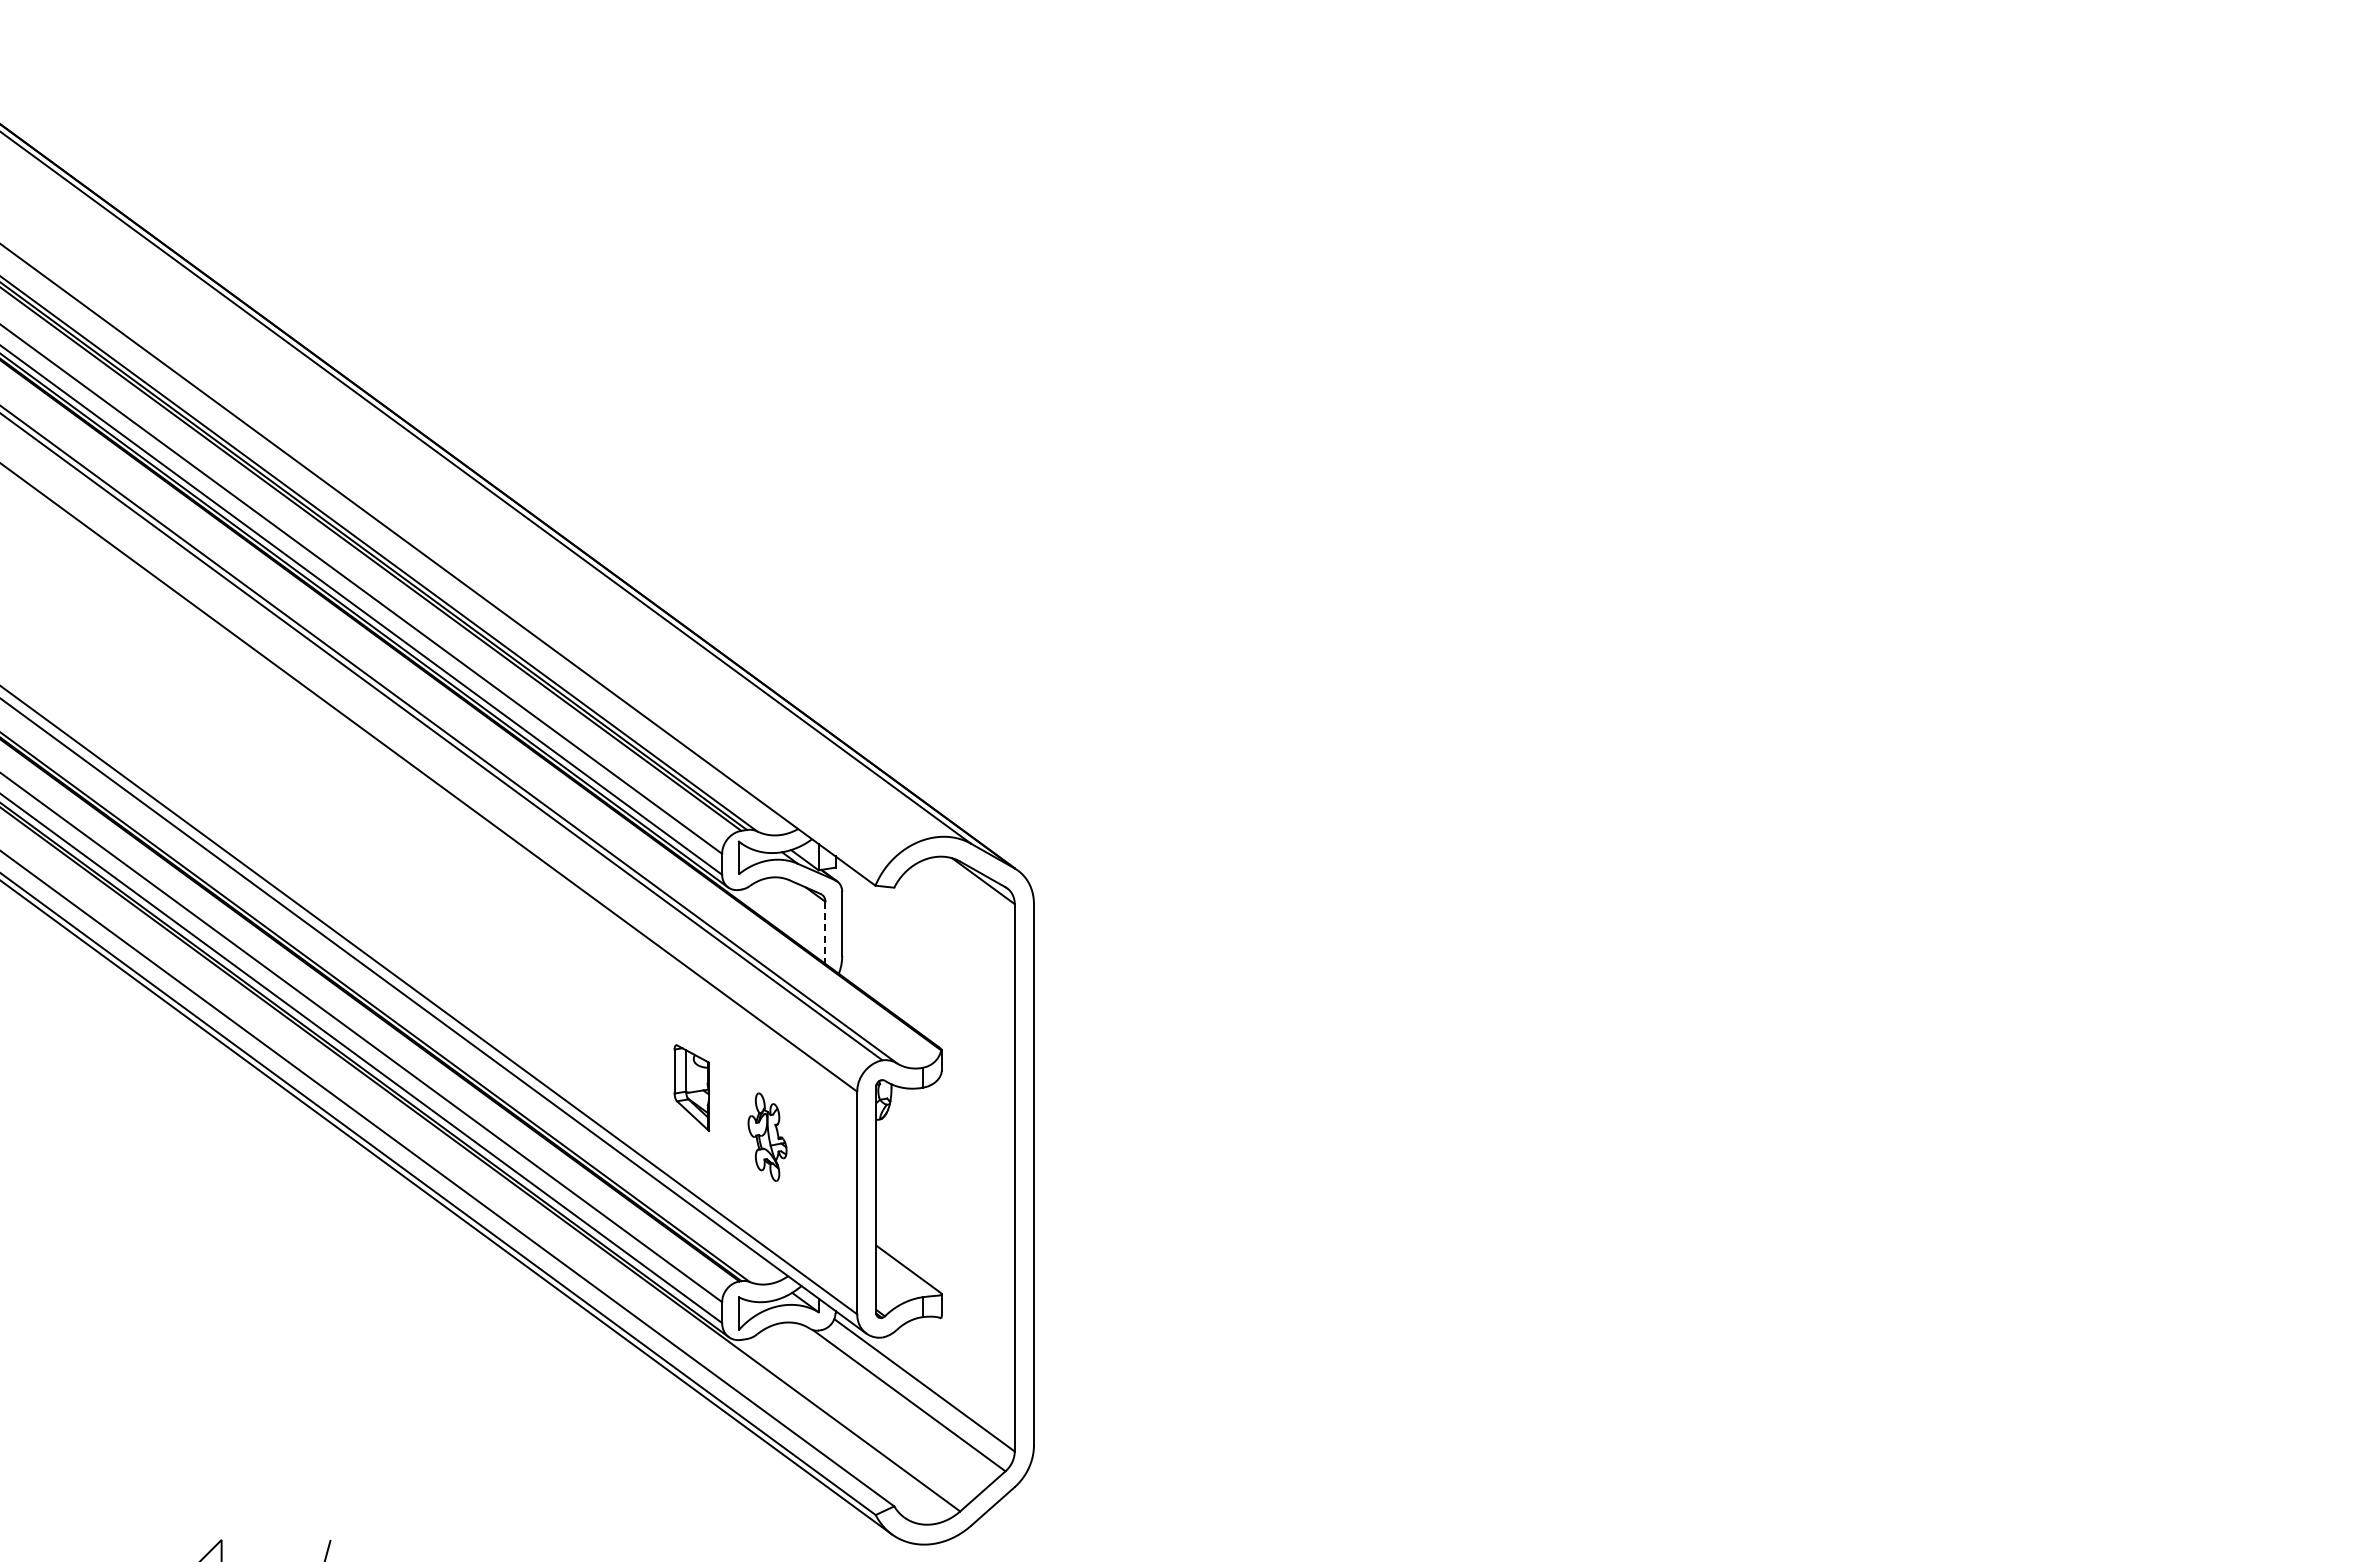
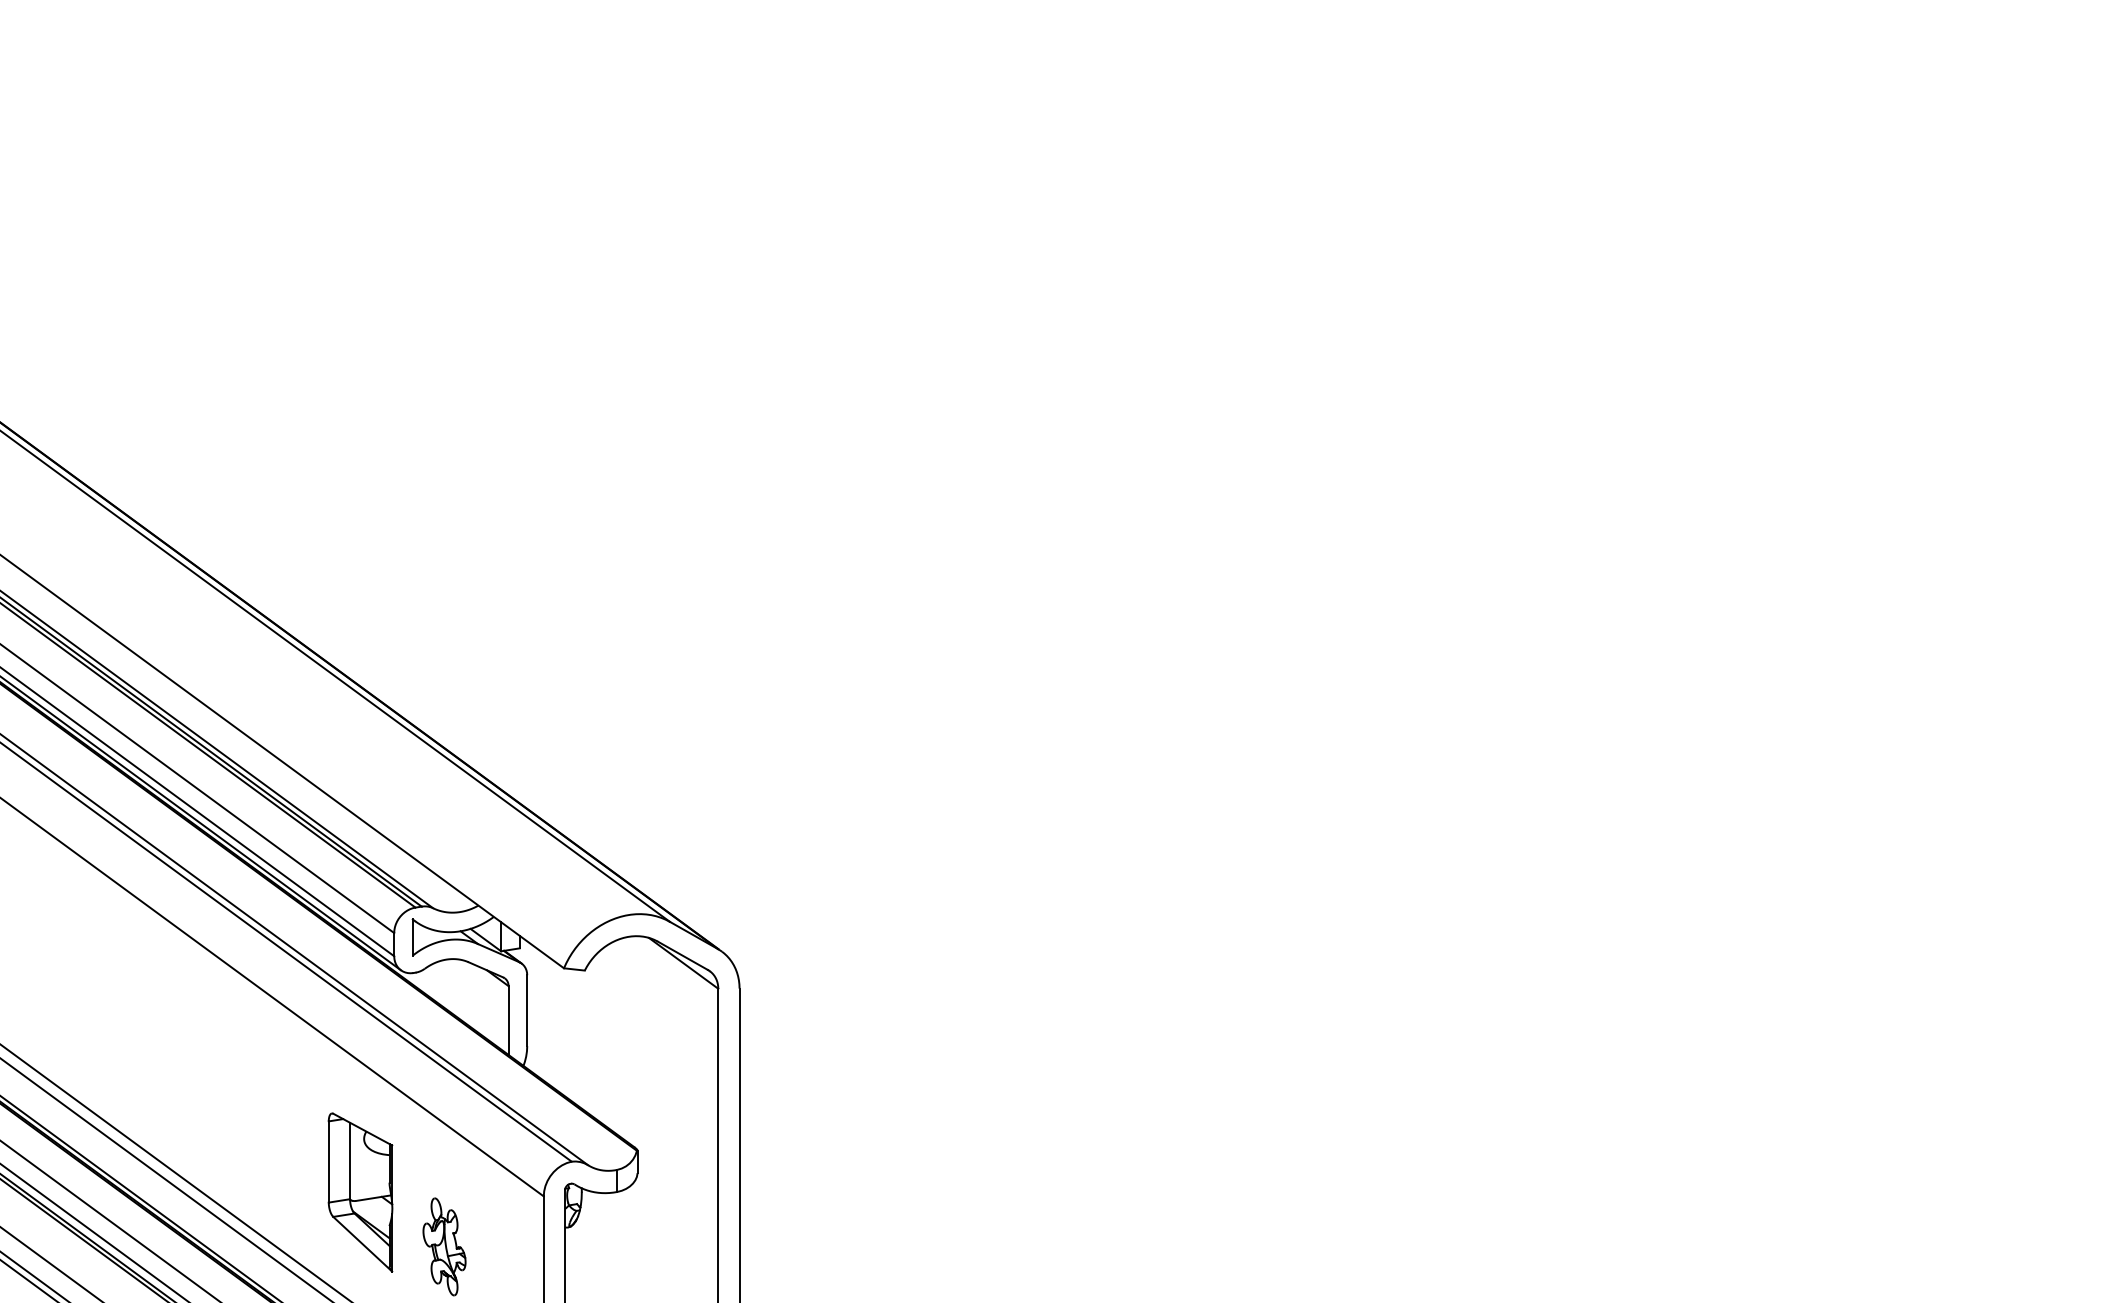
line: (825, 933) -> (508, 1021), dashed -> solid
part: (691, 1087) -> (360, 1191), size x1.67

